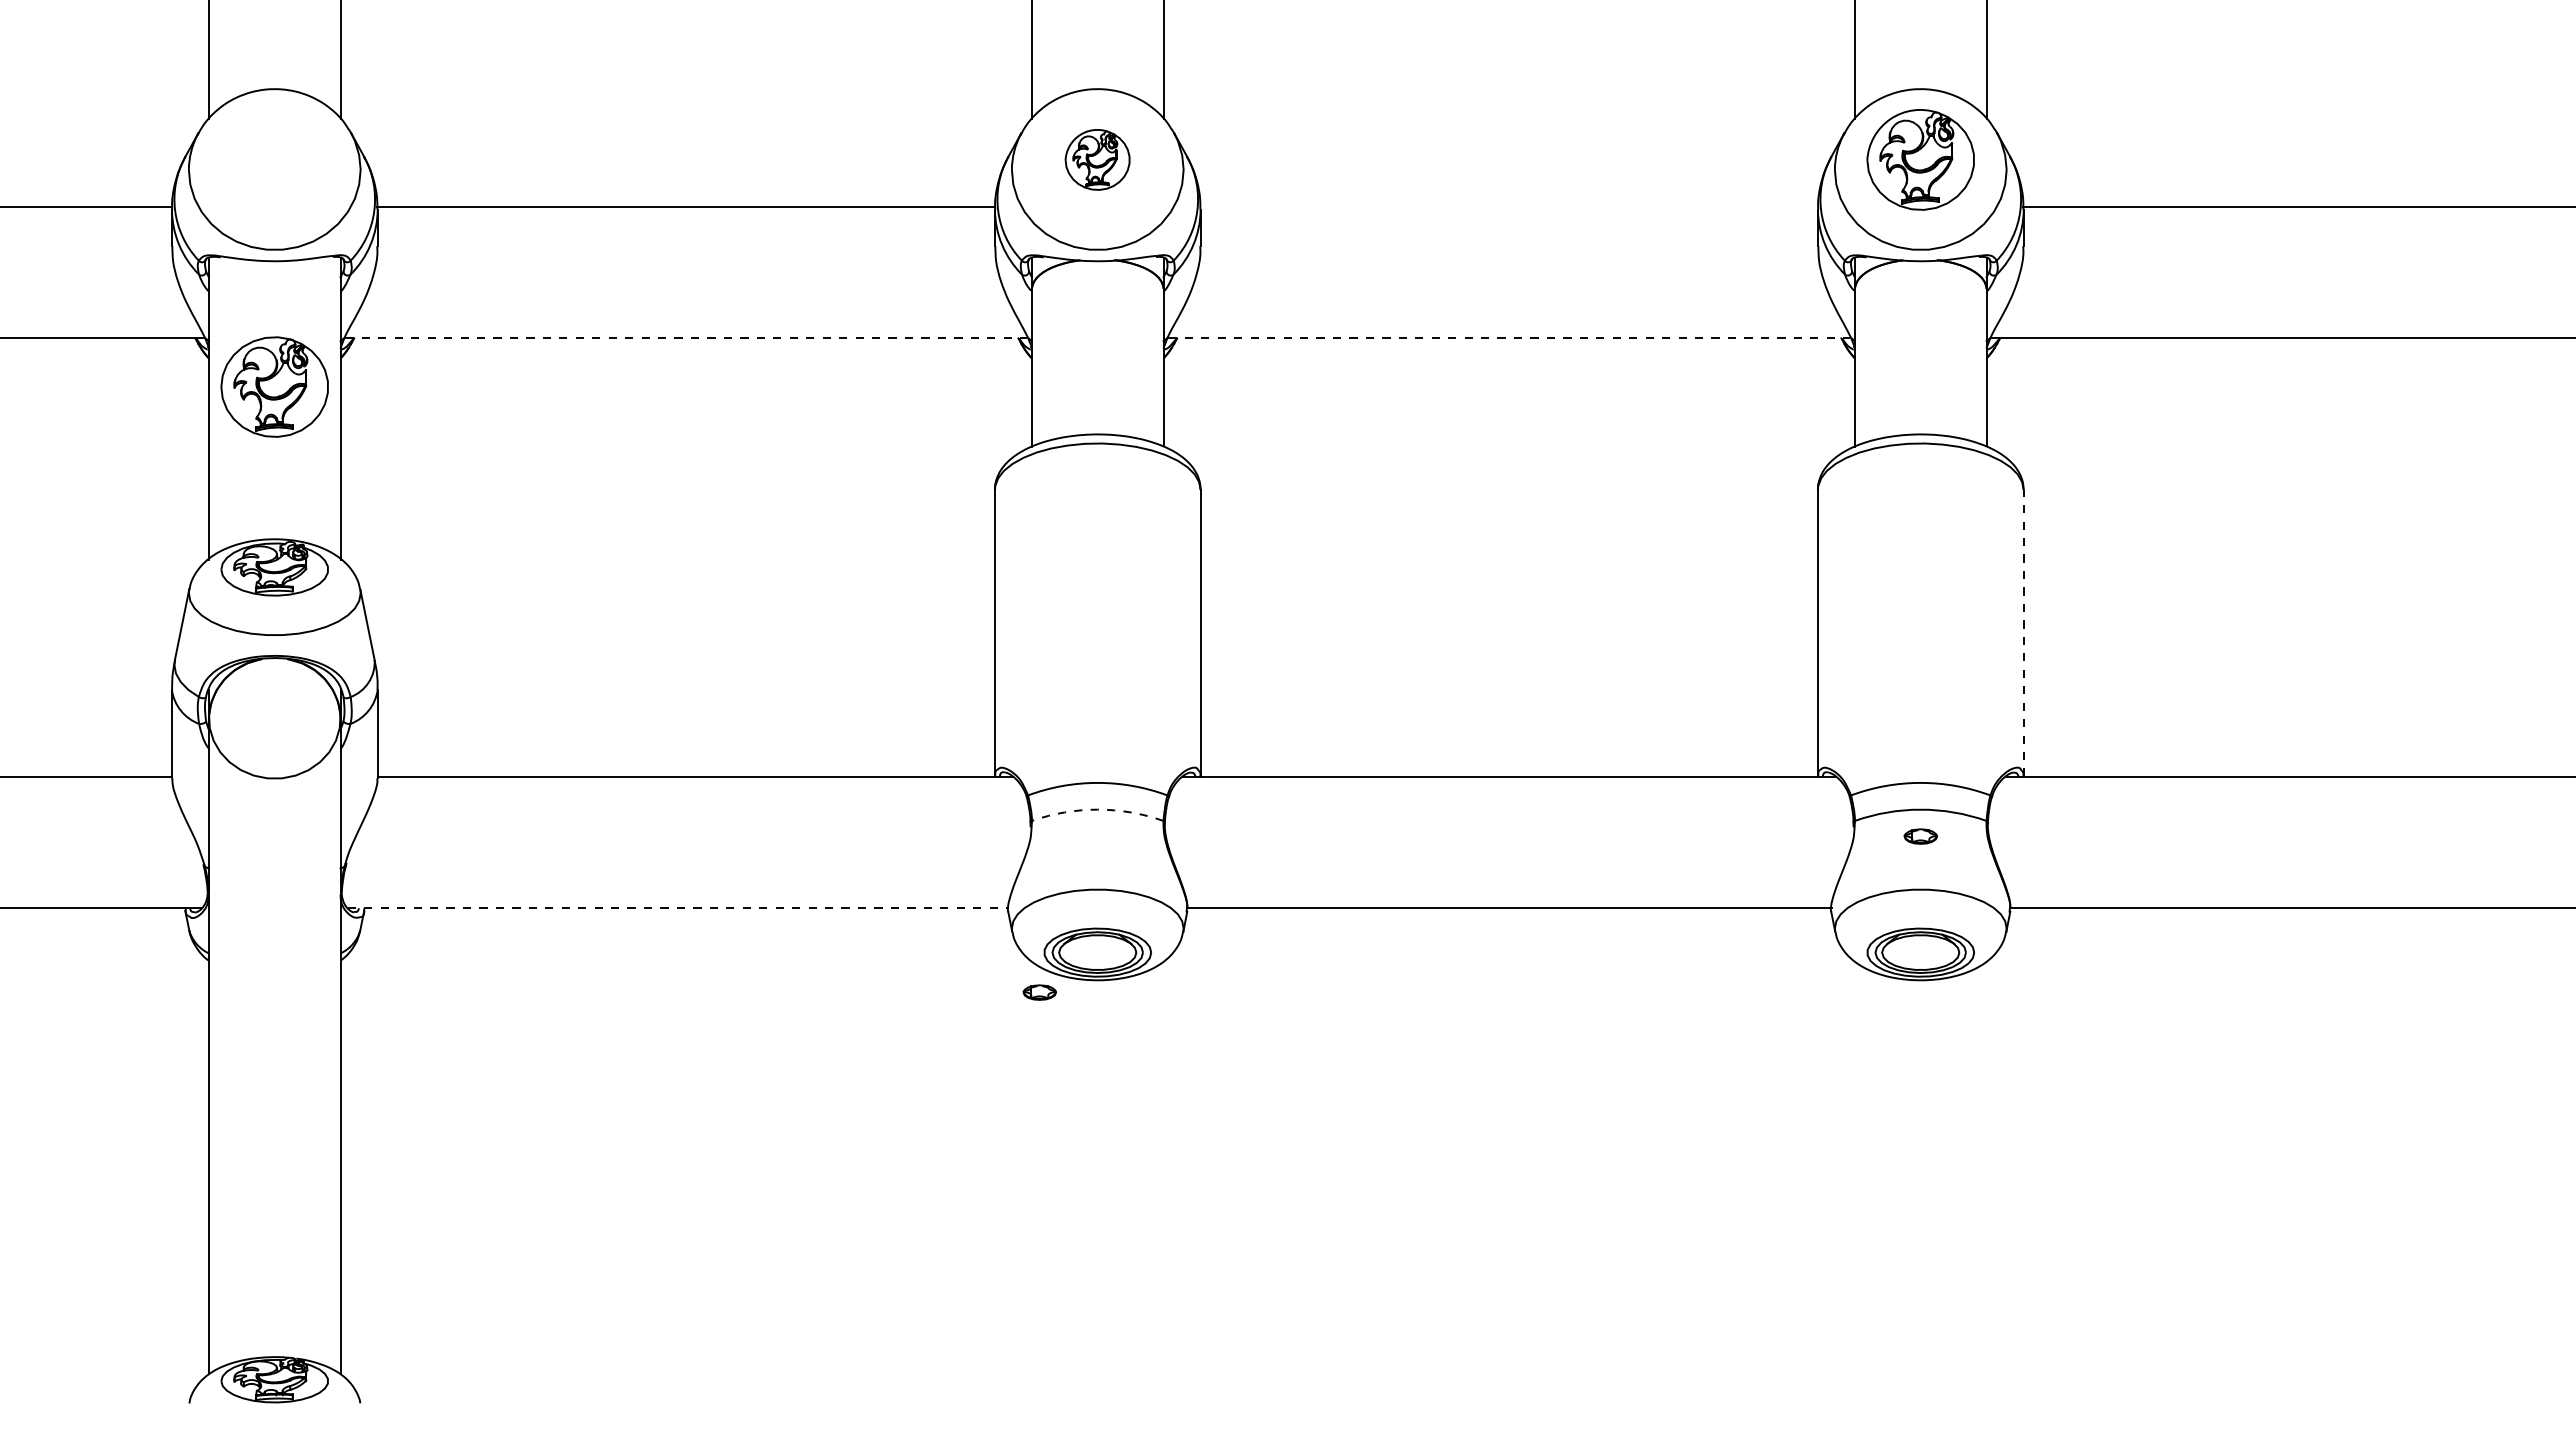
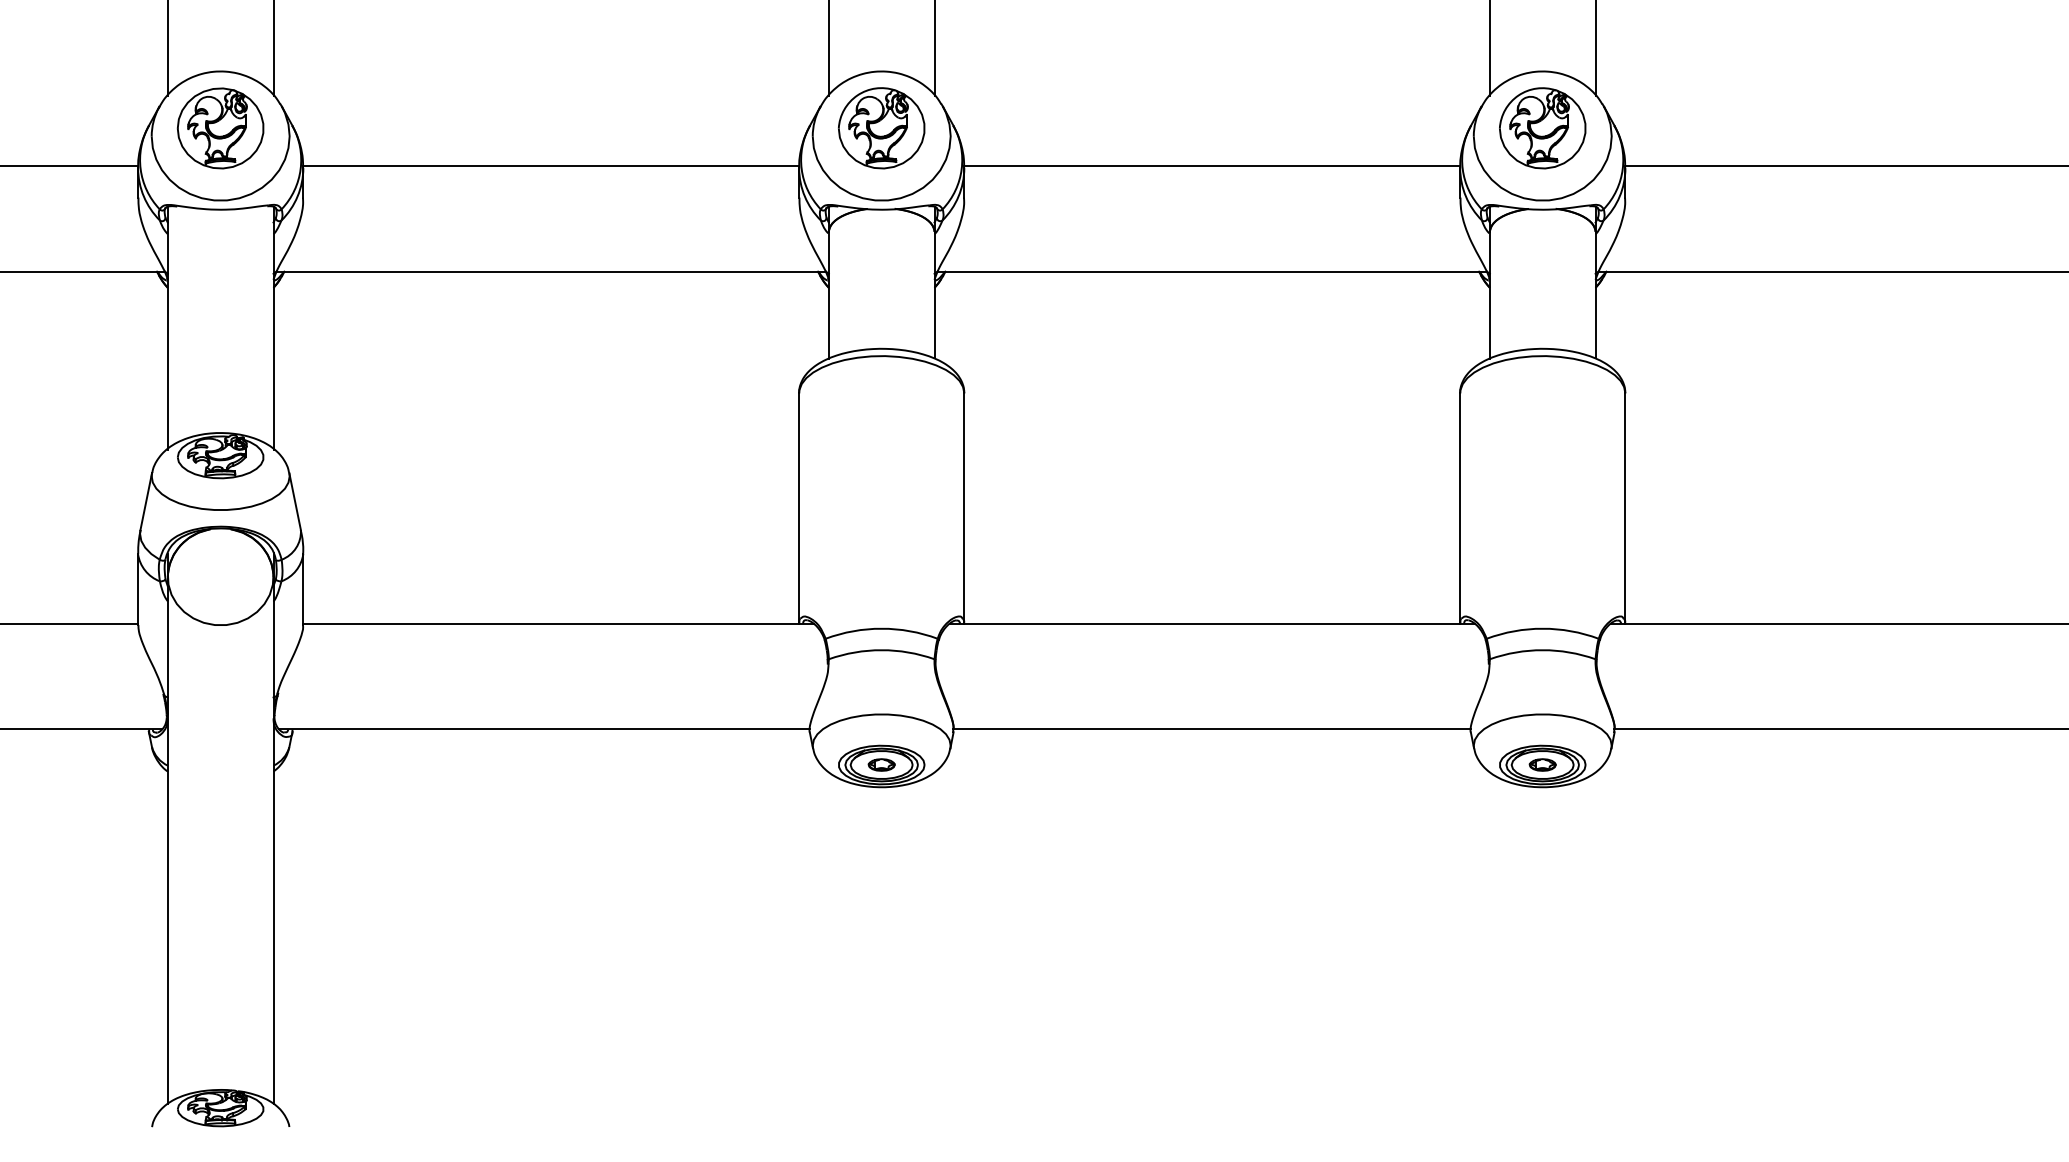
part: (1097, 159) -> (881, 127), size x1.67
line: (1509, 206) -> (1212, 165), added
line: (686, 338) -> (551, 271), dashed -> solid
line: (1509, 338) -> (1212, 271), dashed -> solid
part: (274, 386) -> (220, 127), moved
line: (2023, 632) -> (1625, 507), dashed -> solid
arc: (1097, 809) -> (881, 650), dashed -> solid
part: (1920, 836) -> (1542, 764), moved
line: (678, 908) -> (544, 729), dashed -> solid
part: (1039, 992) -> (881, 764), moved

